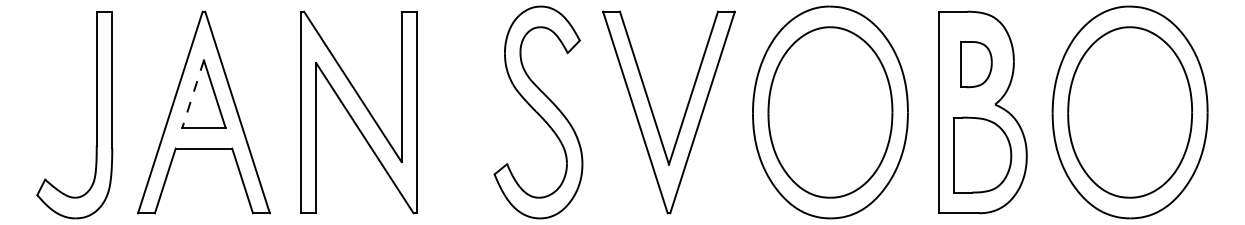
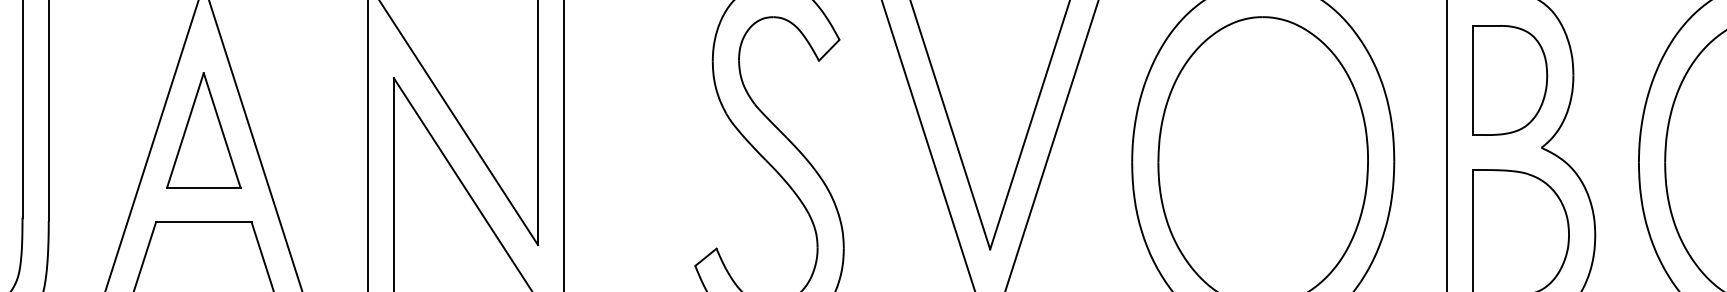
part: (976, 64) -> (1510, 80), size x1.43
line: (193, 94) -> (186, 130), dashed -> solid

